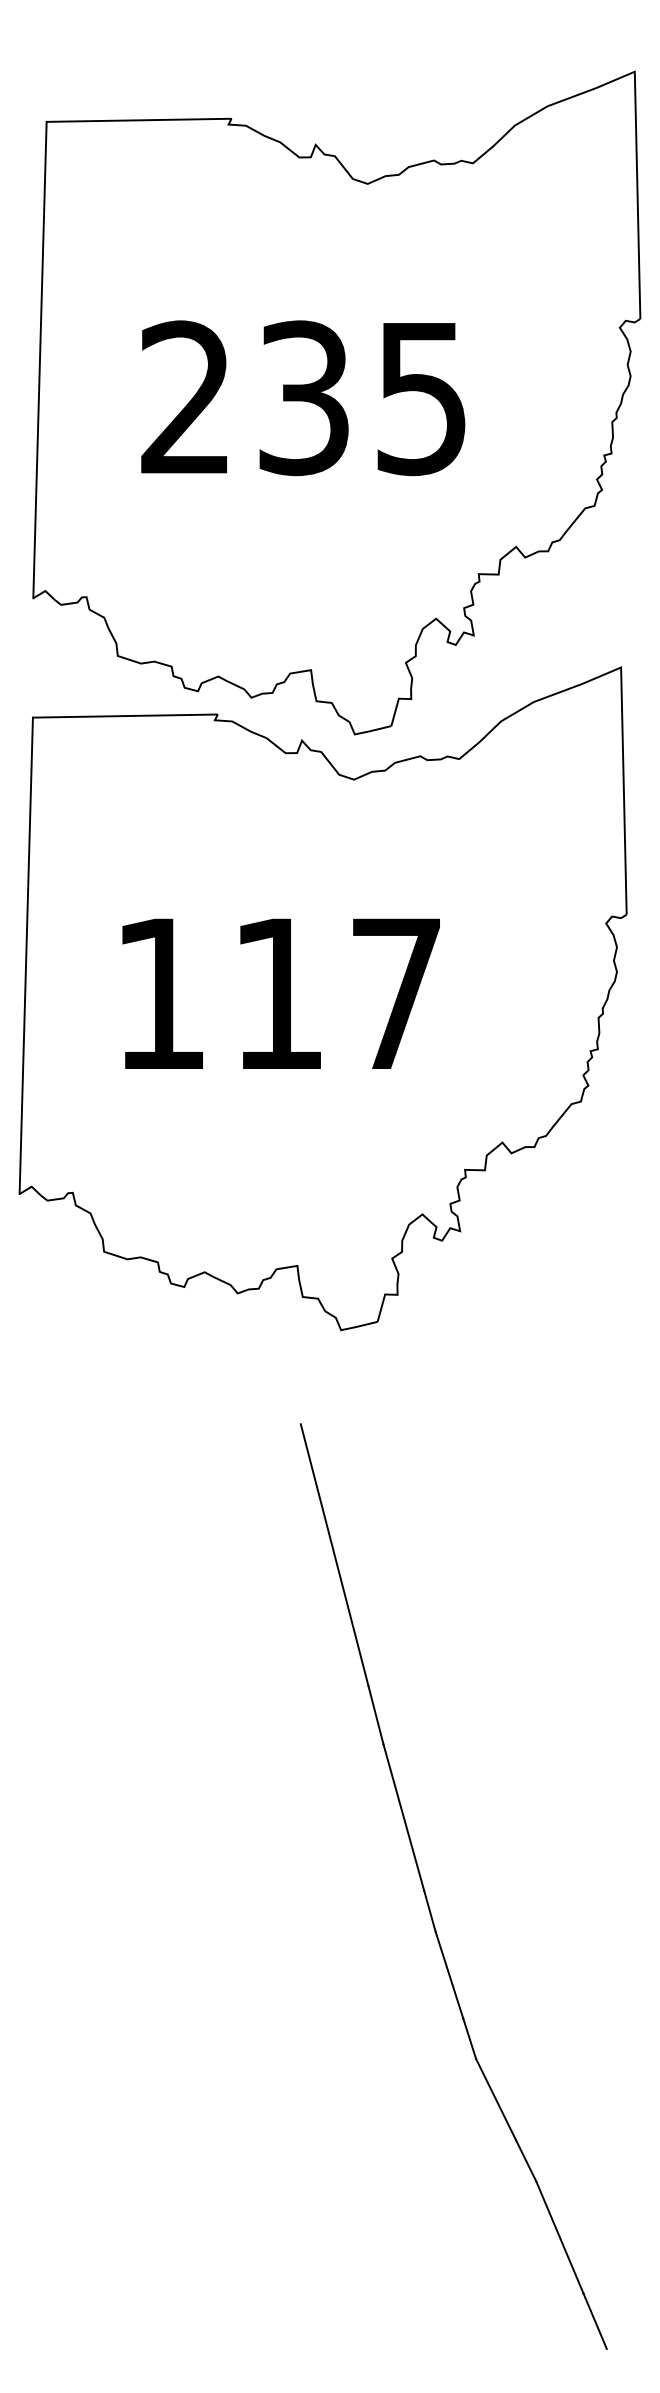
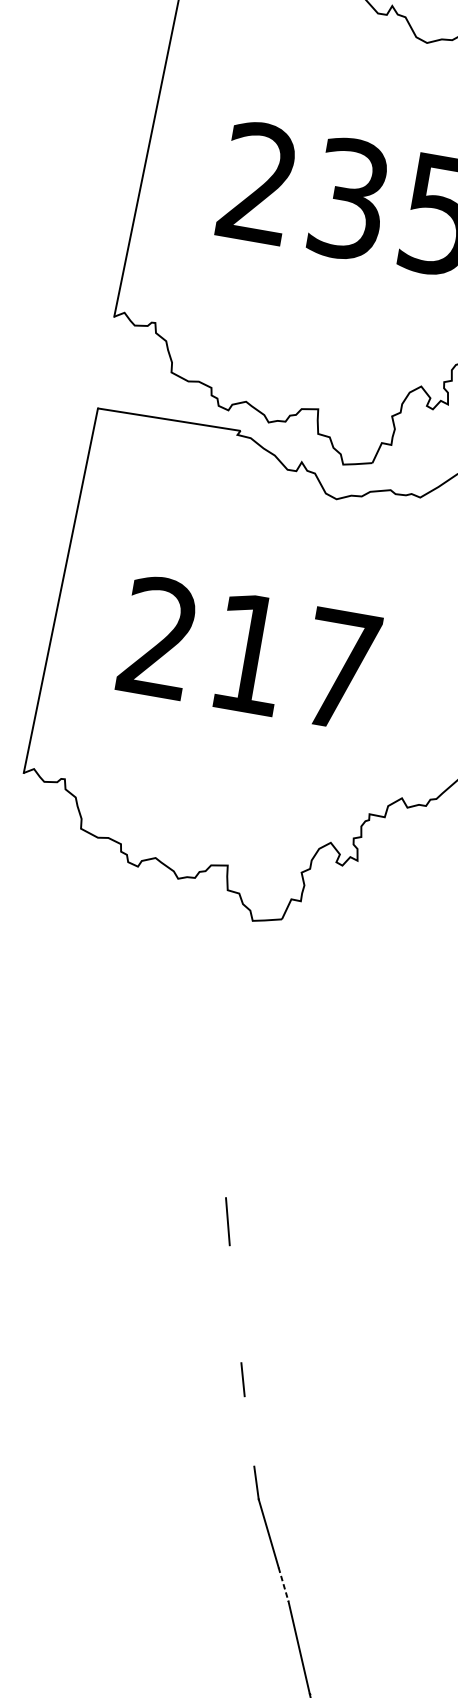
text: (158, 992) -> (157, 636), 117 -> 217
line: (334, 1555) -> (217, 1093), removed
line: (403, 1817) -> (235, 1303), removed
line: (449, 1974) -> (249, 1430), removed
line: (526, 2161) -> (283, 1585), solid -> dashed

